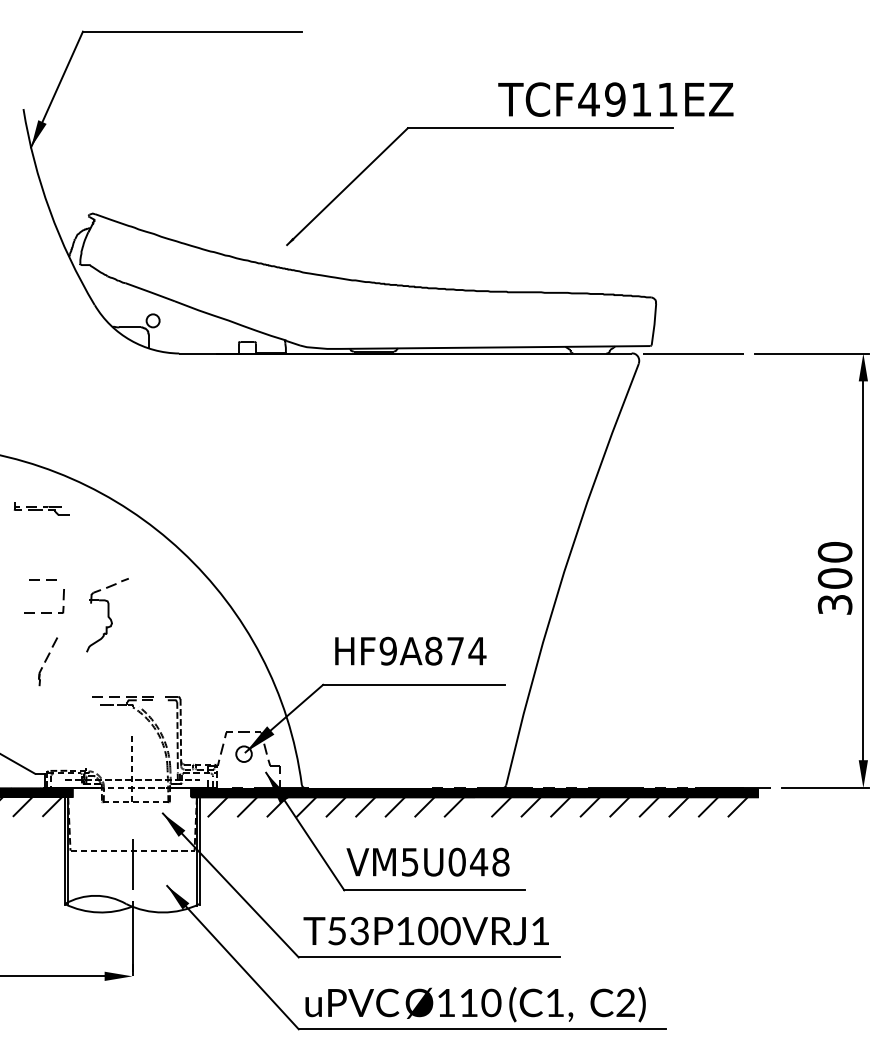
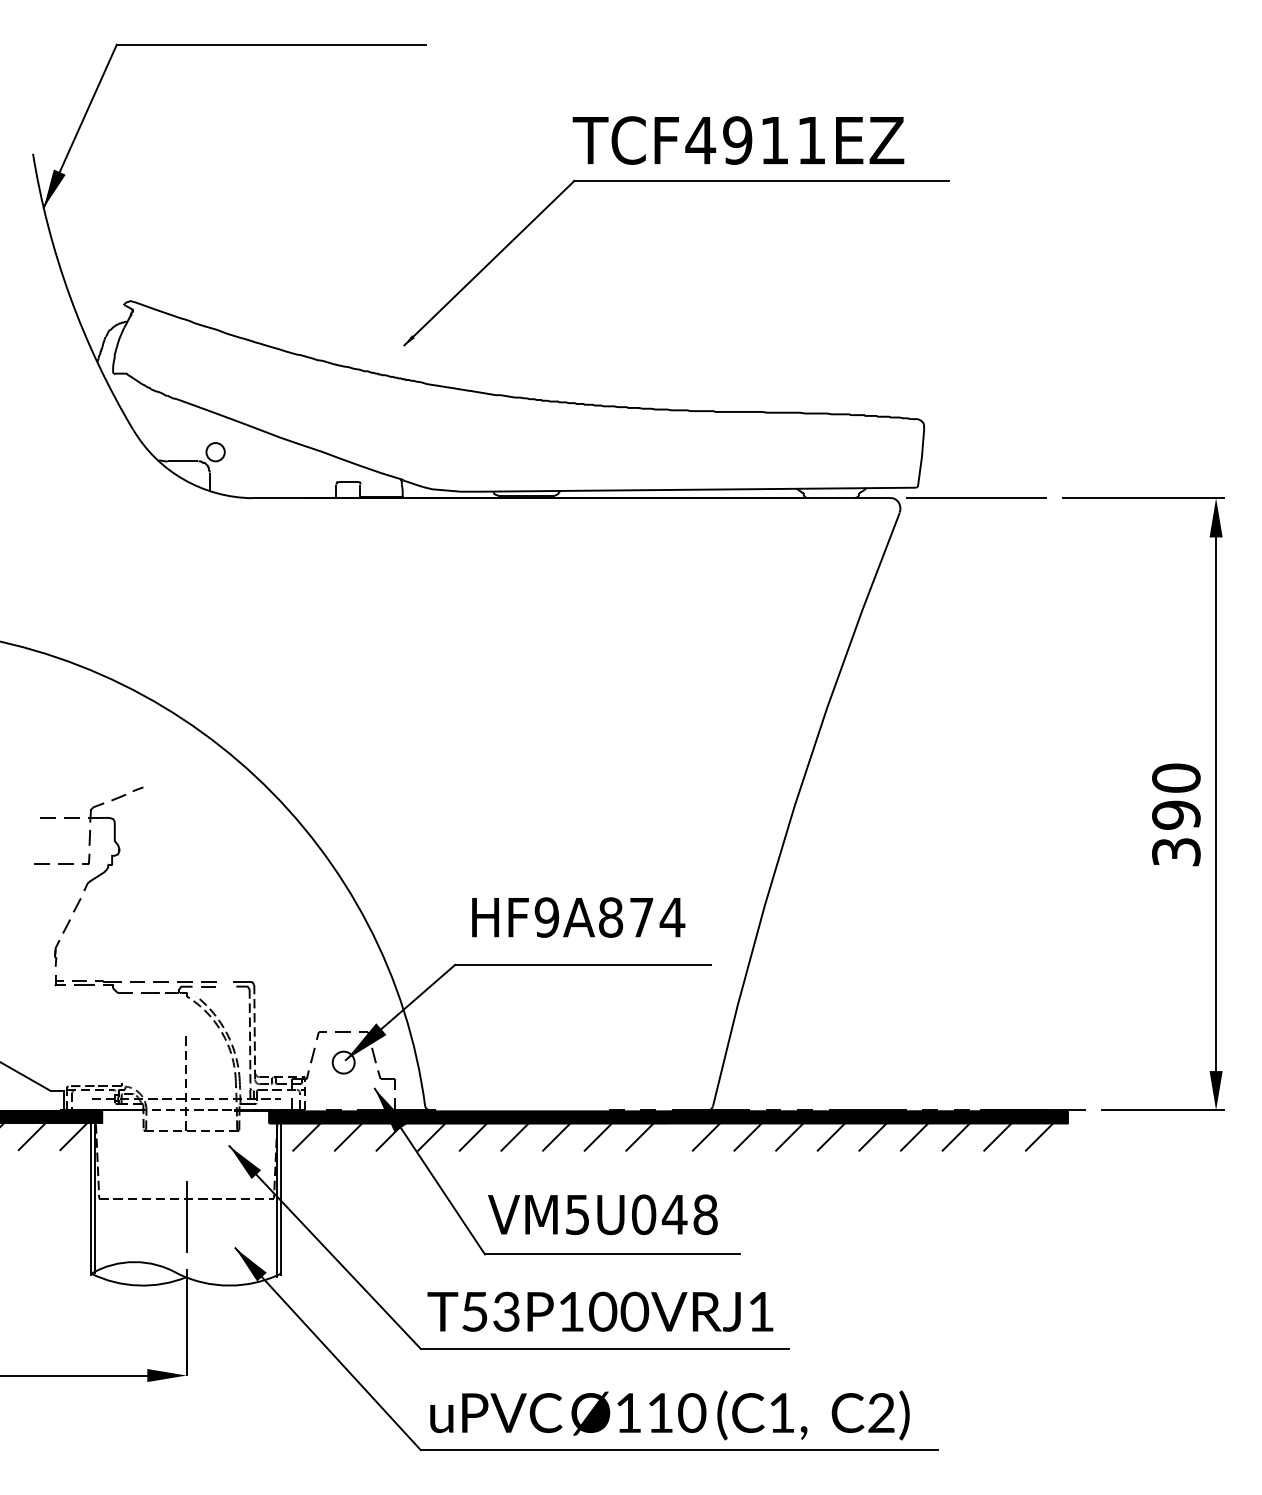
text: (615, 99) -> (738, 140), moved
part: (41, 509) -> (93, 984), moved
text: (835, 578) -> (1176, 814), 300 -> 390
part: (107, 614) -> (113, 838), moved

